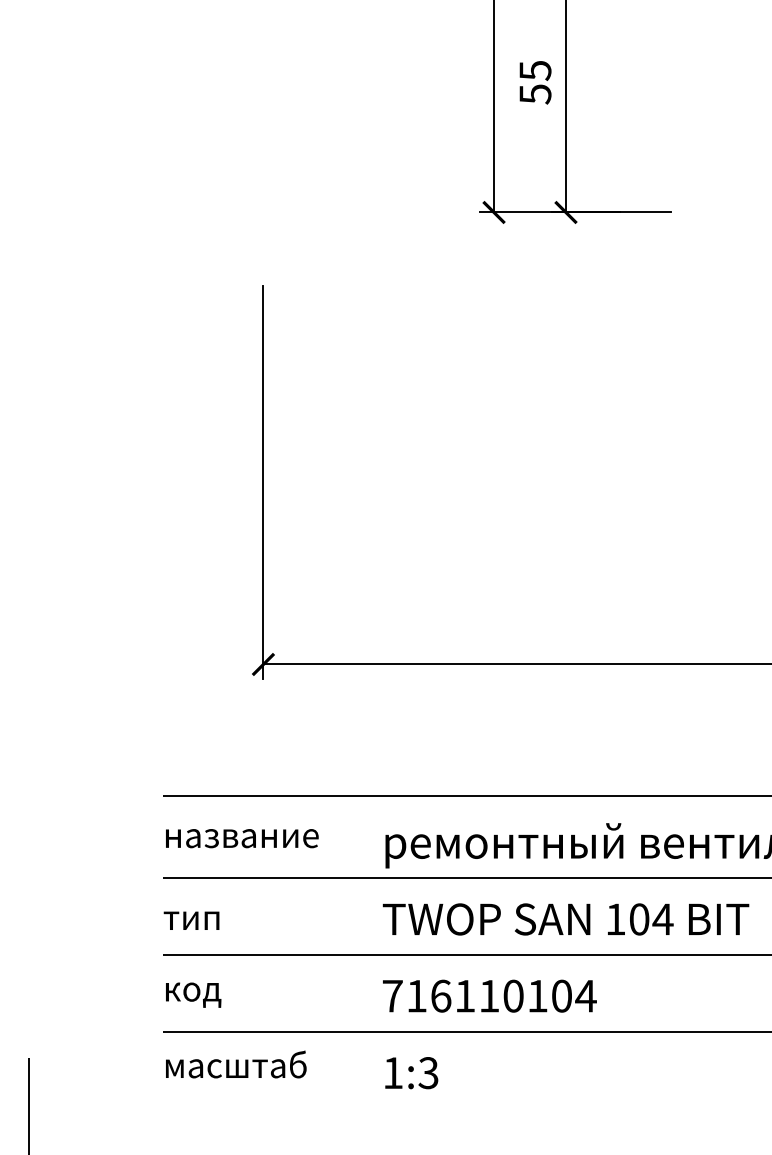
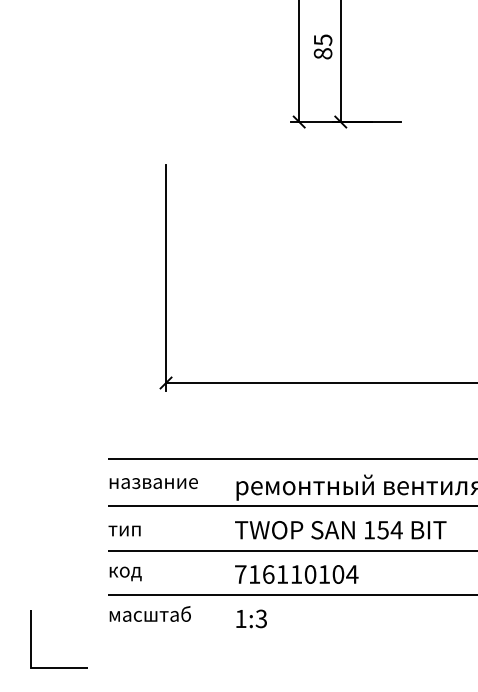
text: (534, 93) -> (322, 53), 55 -> 85
text: (638, 919) -> (382, 530), 104 -> 154

